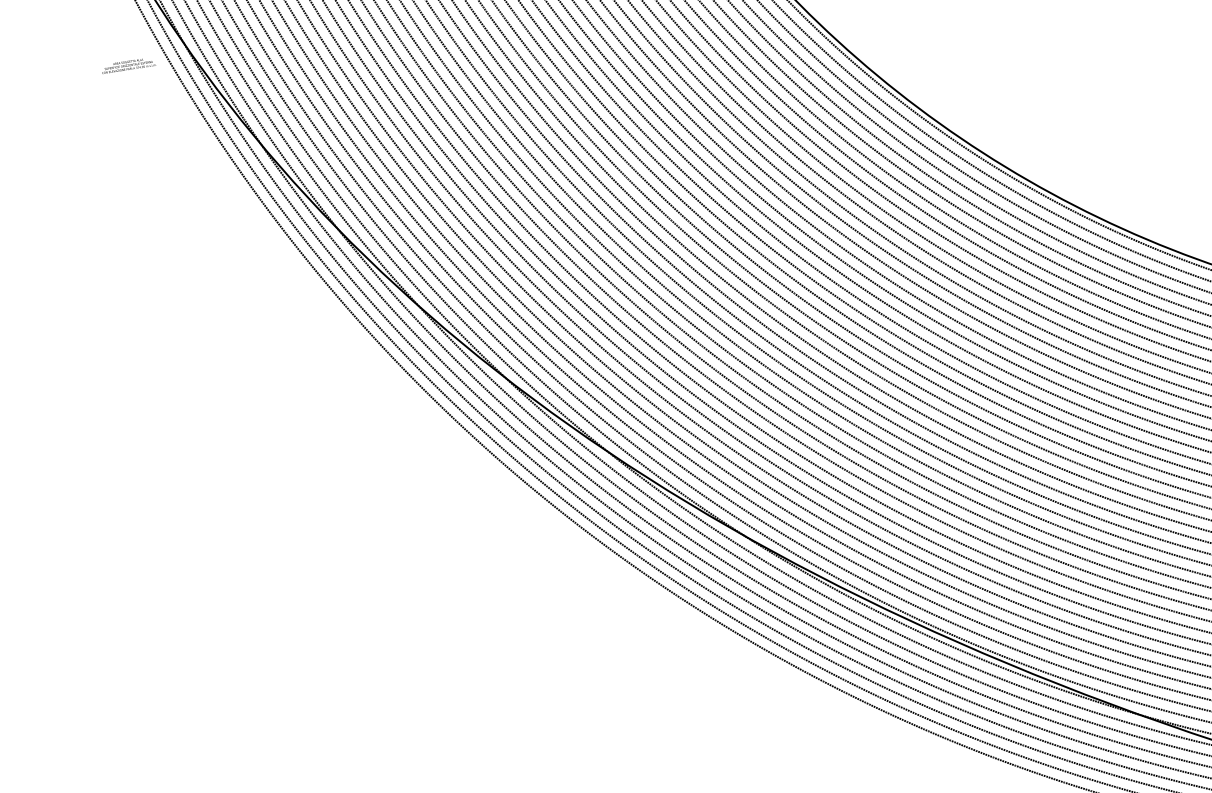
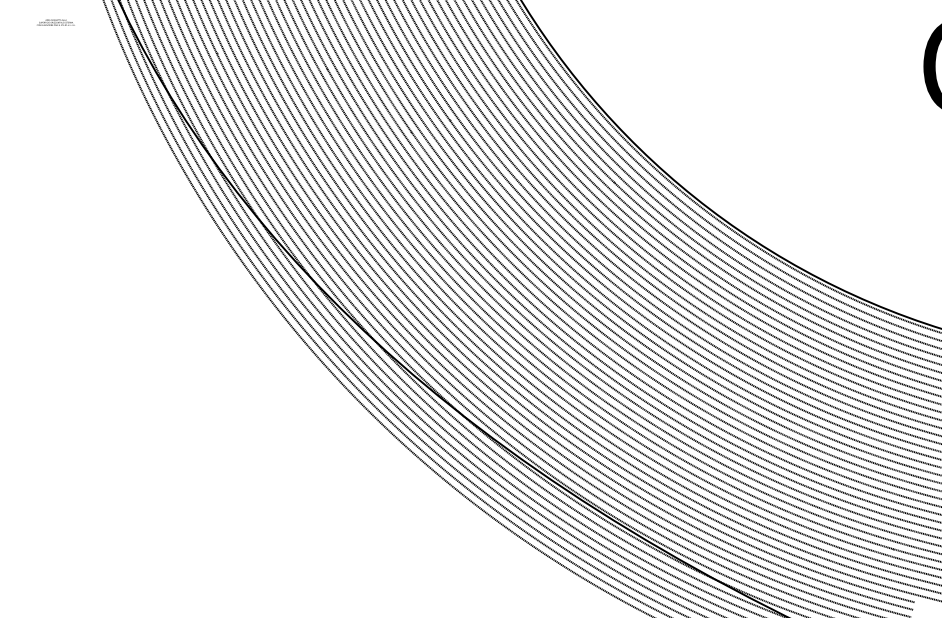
text: (127, 65) -> (55, 22), moved

